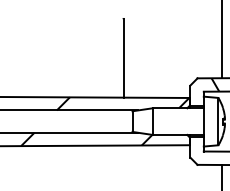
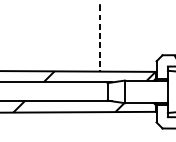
line: (123, 58) -> (99, 38), solid -> dashed

